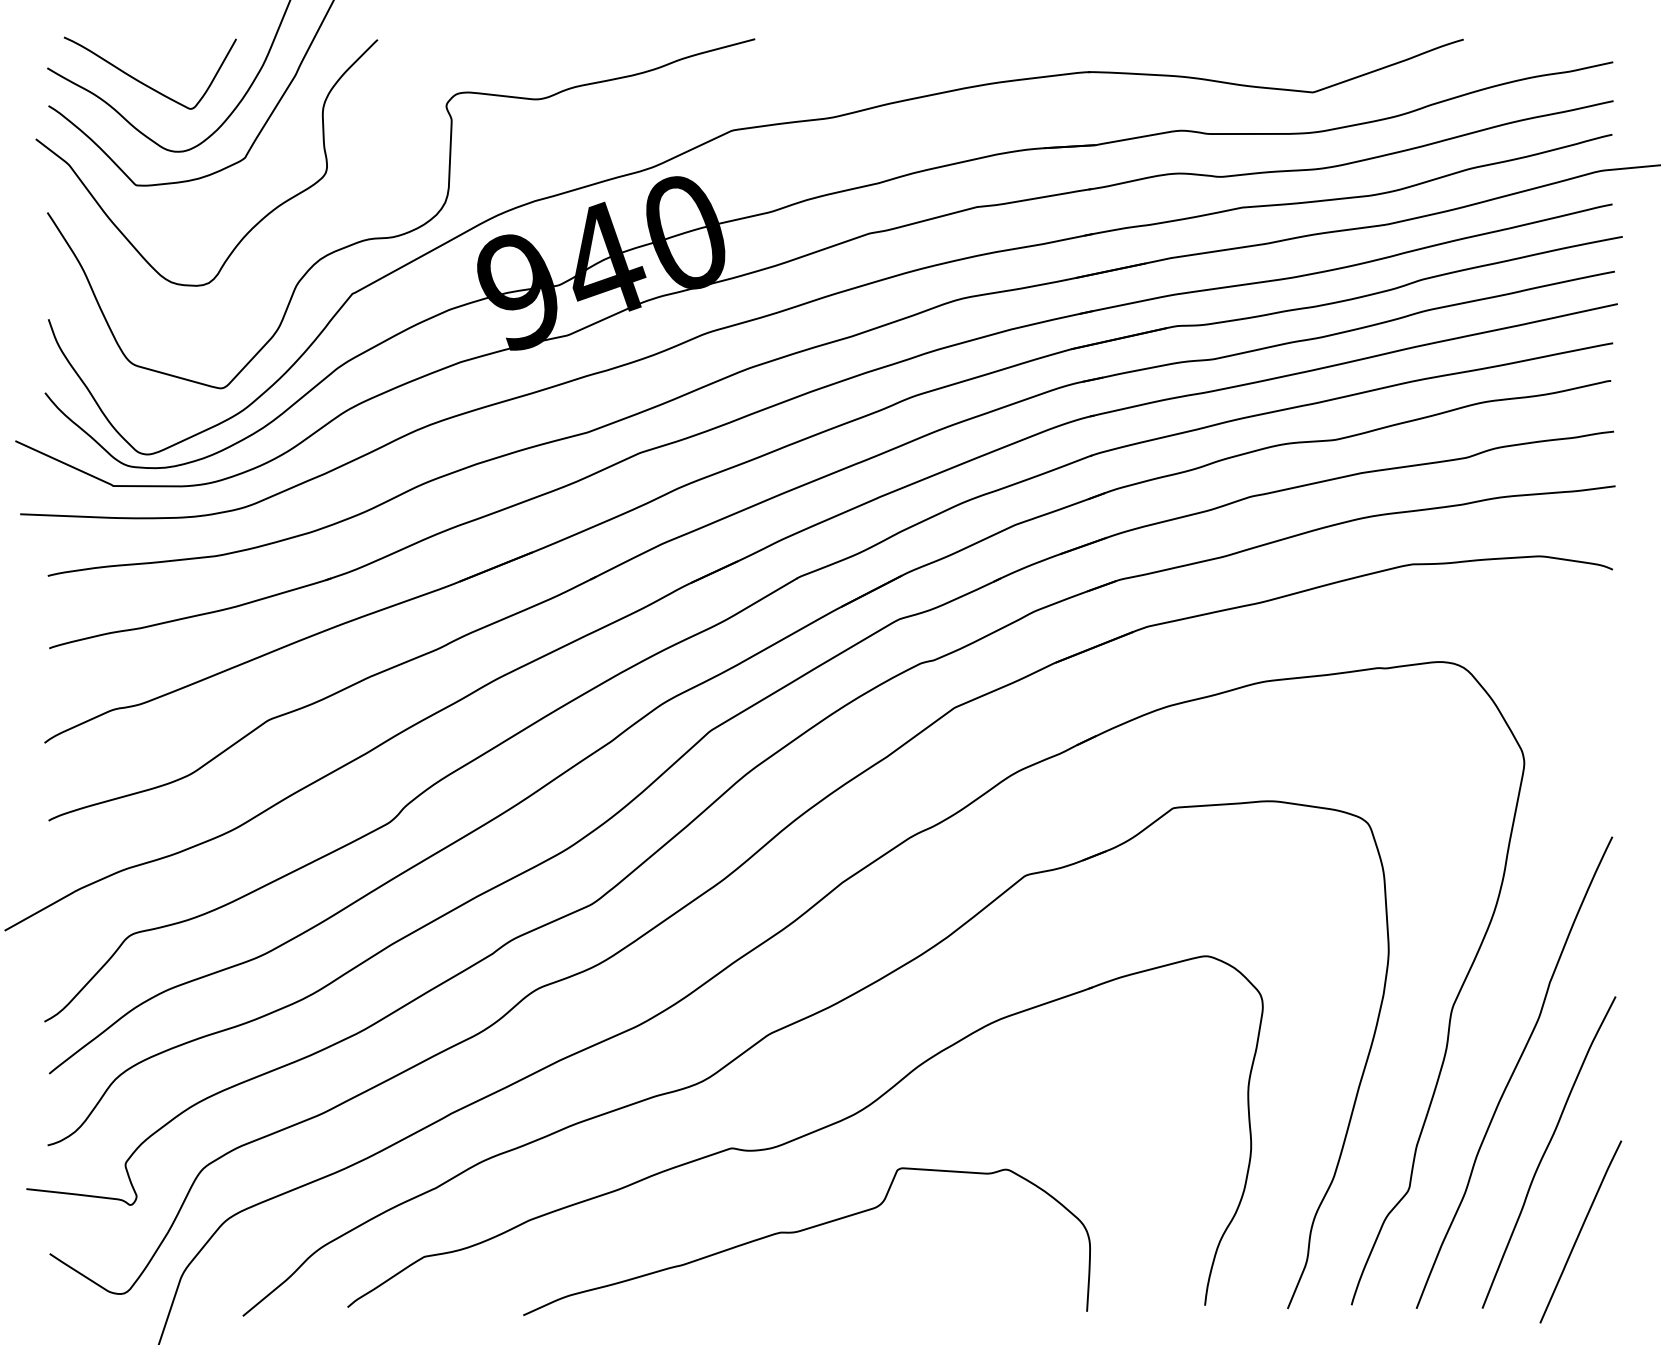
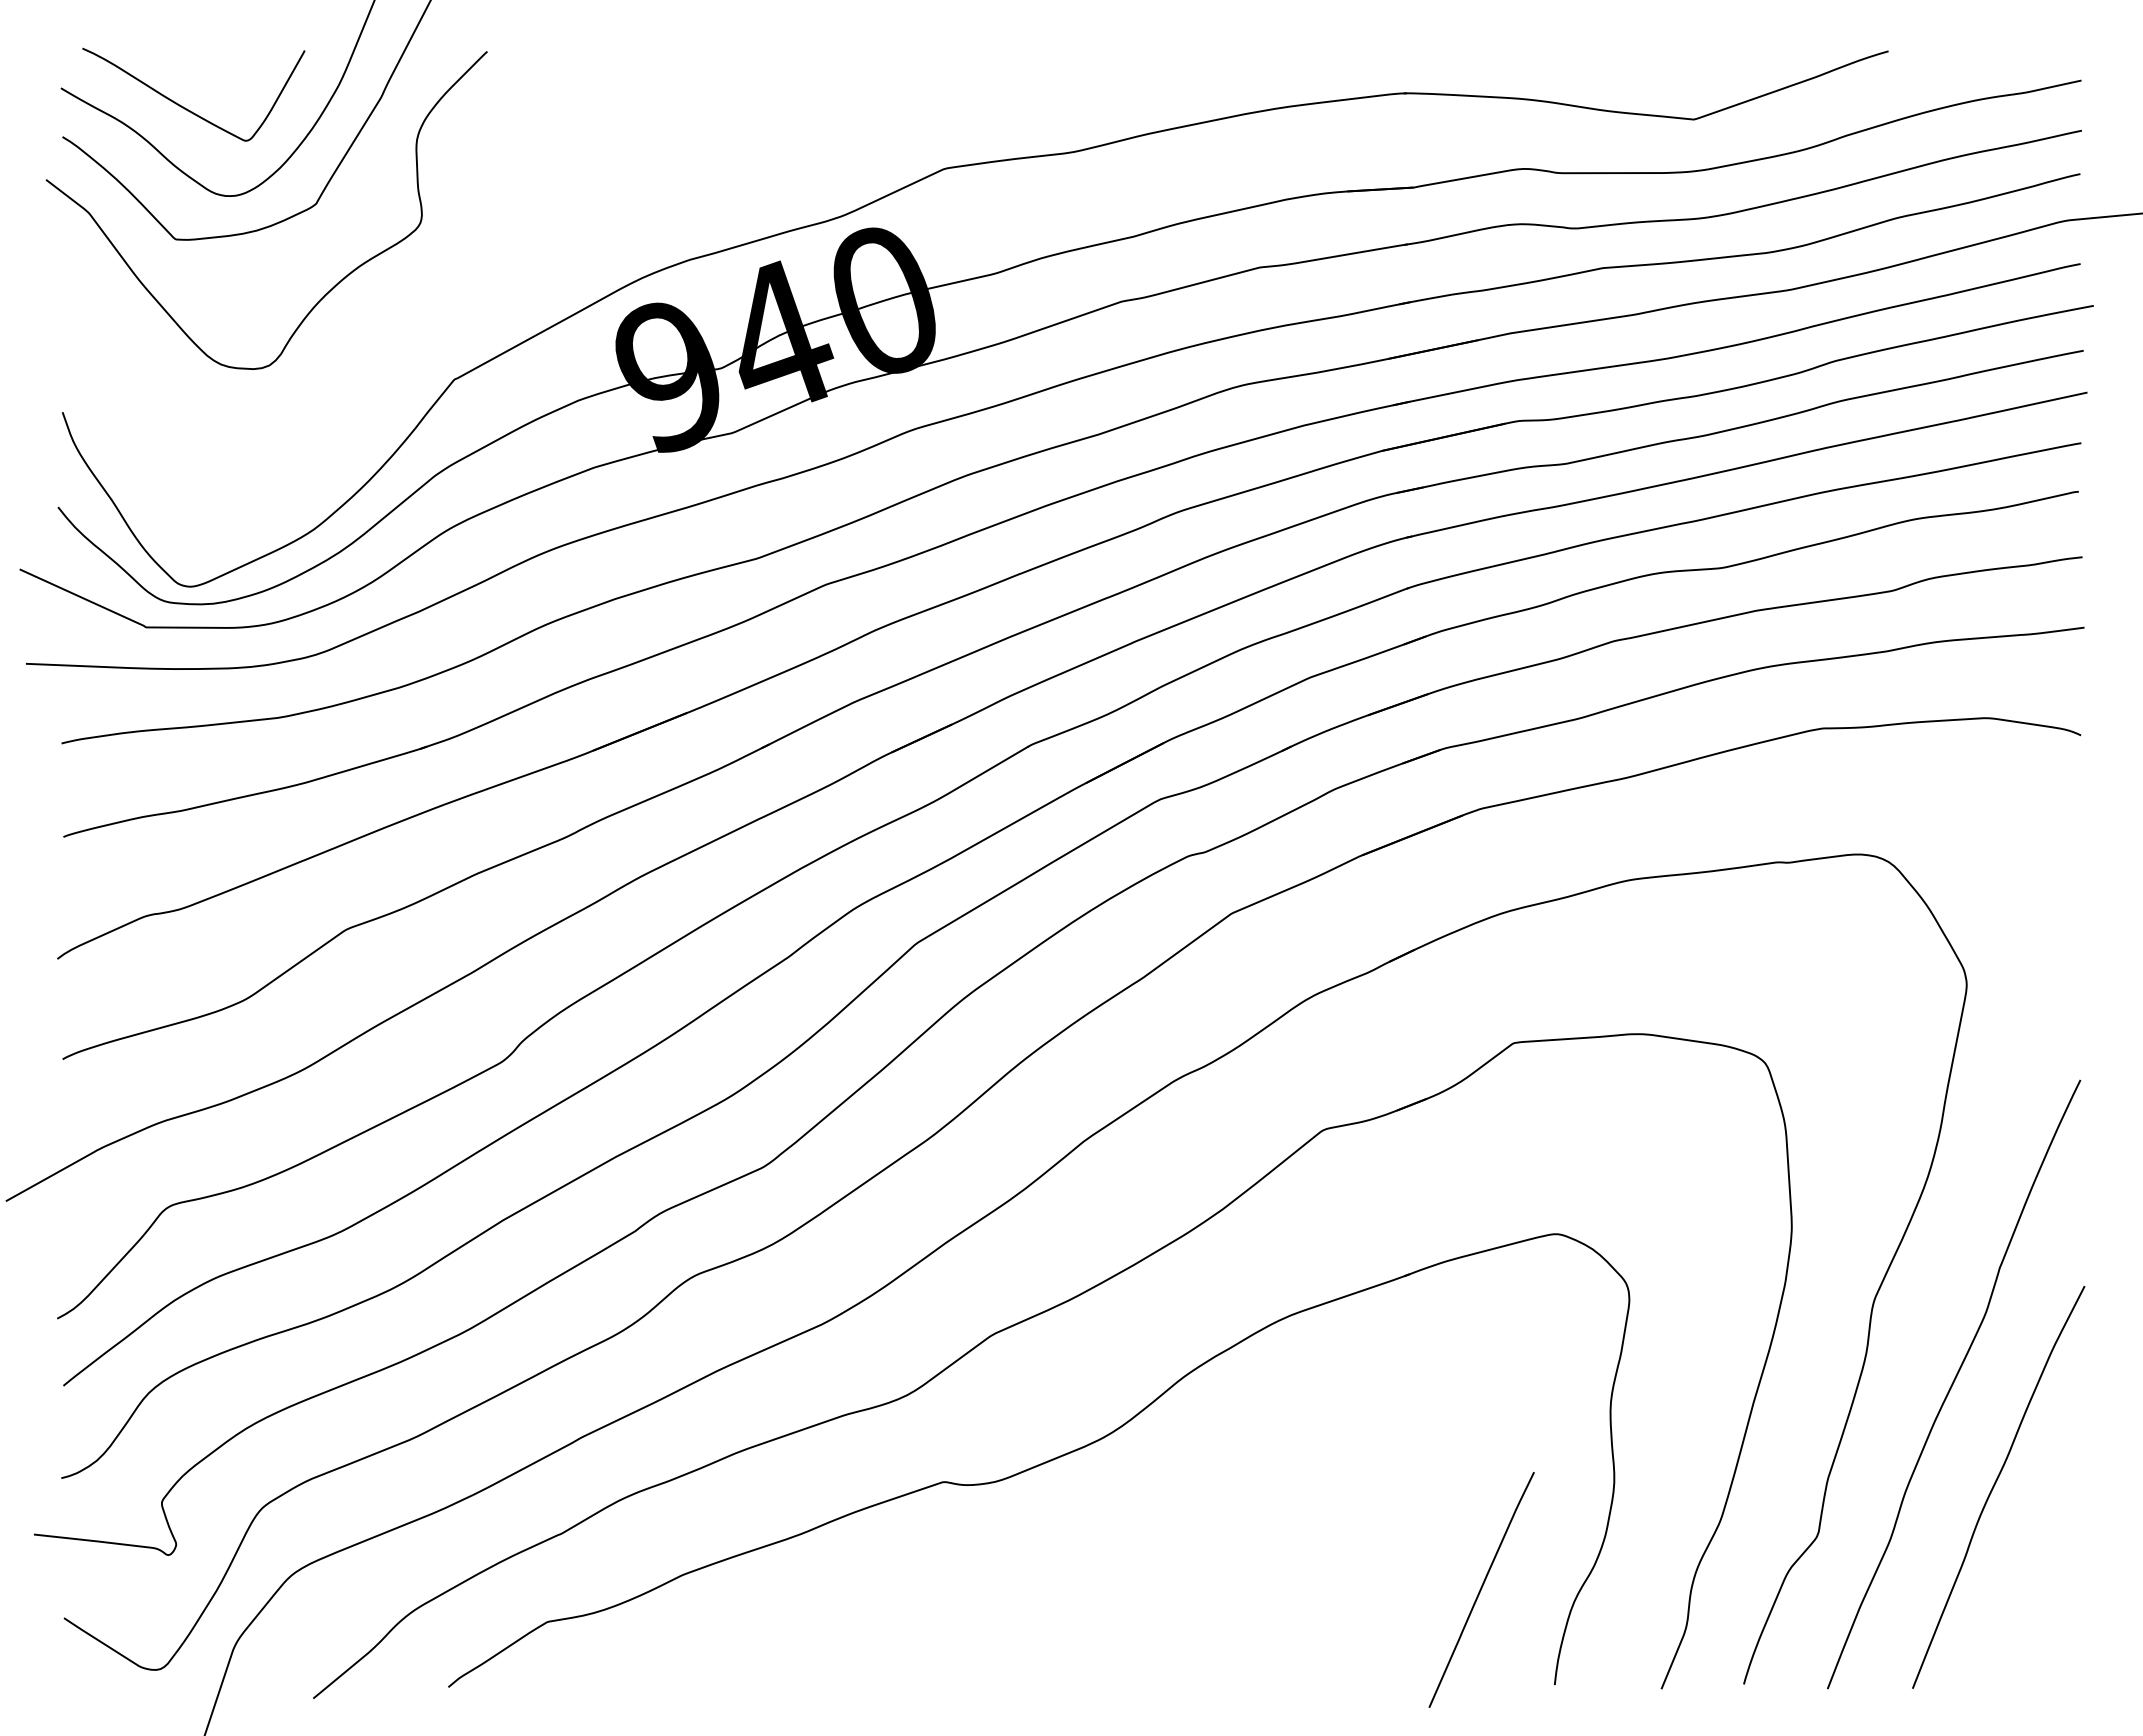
curve: (408, 231) -> (527, 298), removed
curve: (803, 1230) -> (1036, 1588), removed
curve: (1580, 1231) -> (1481, 1589), moved

